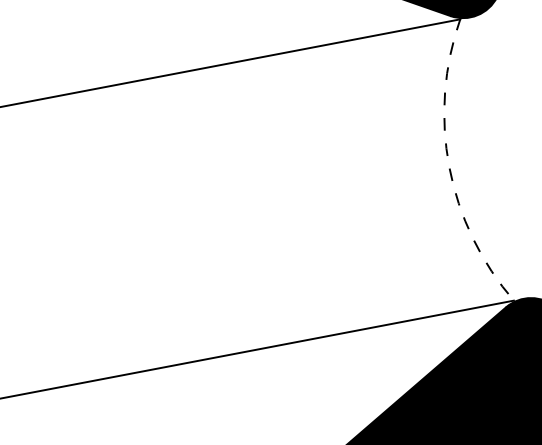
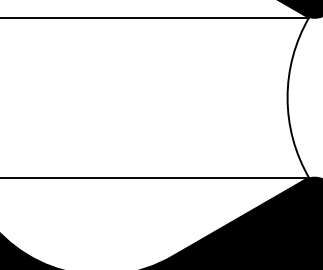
arc: (449, 166) -> (287, 97), dashed -> solid

